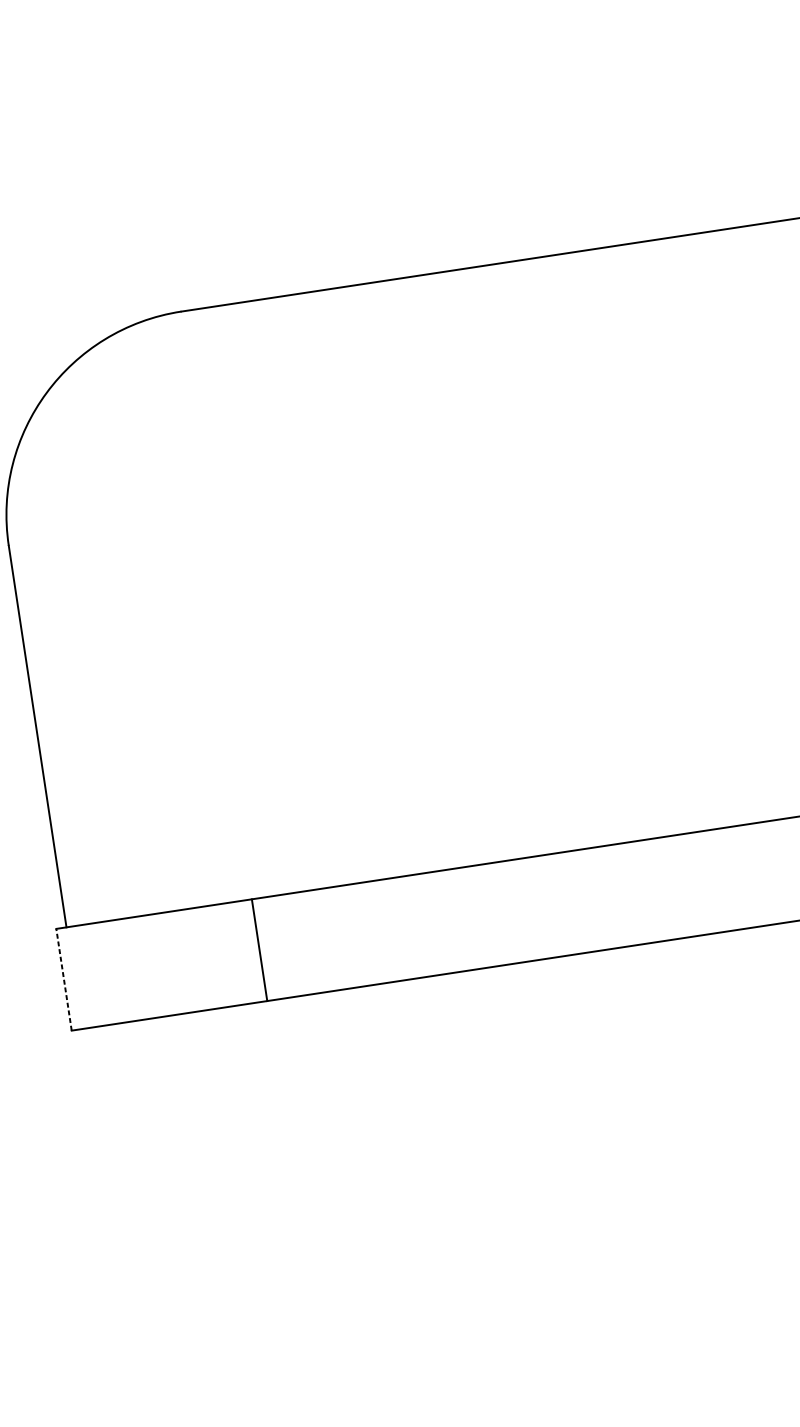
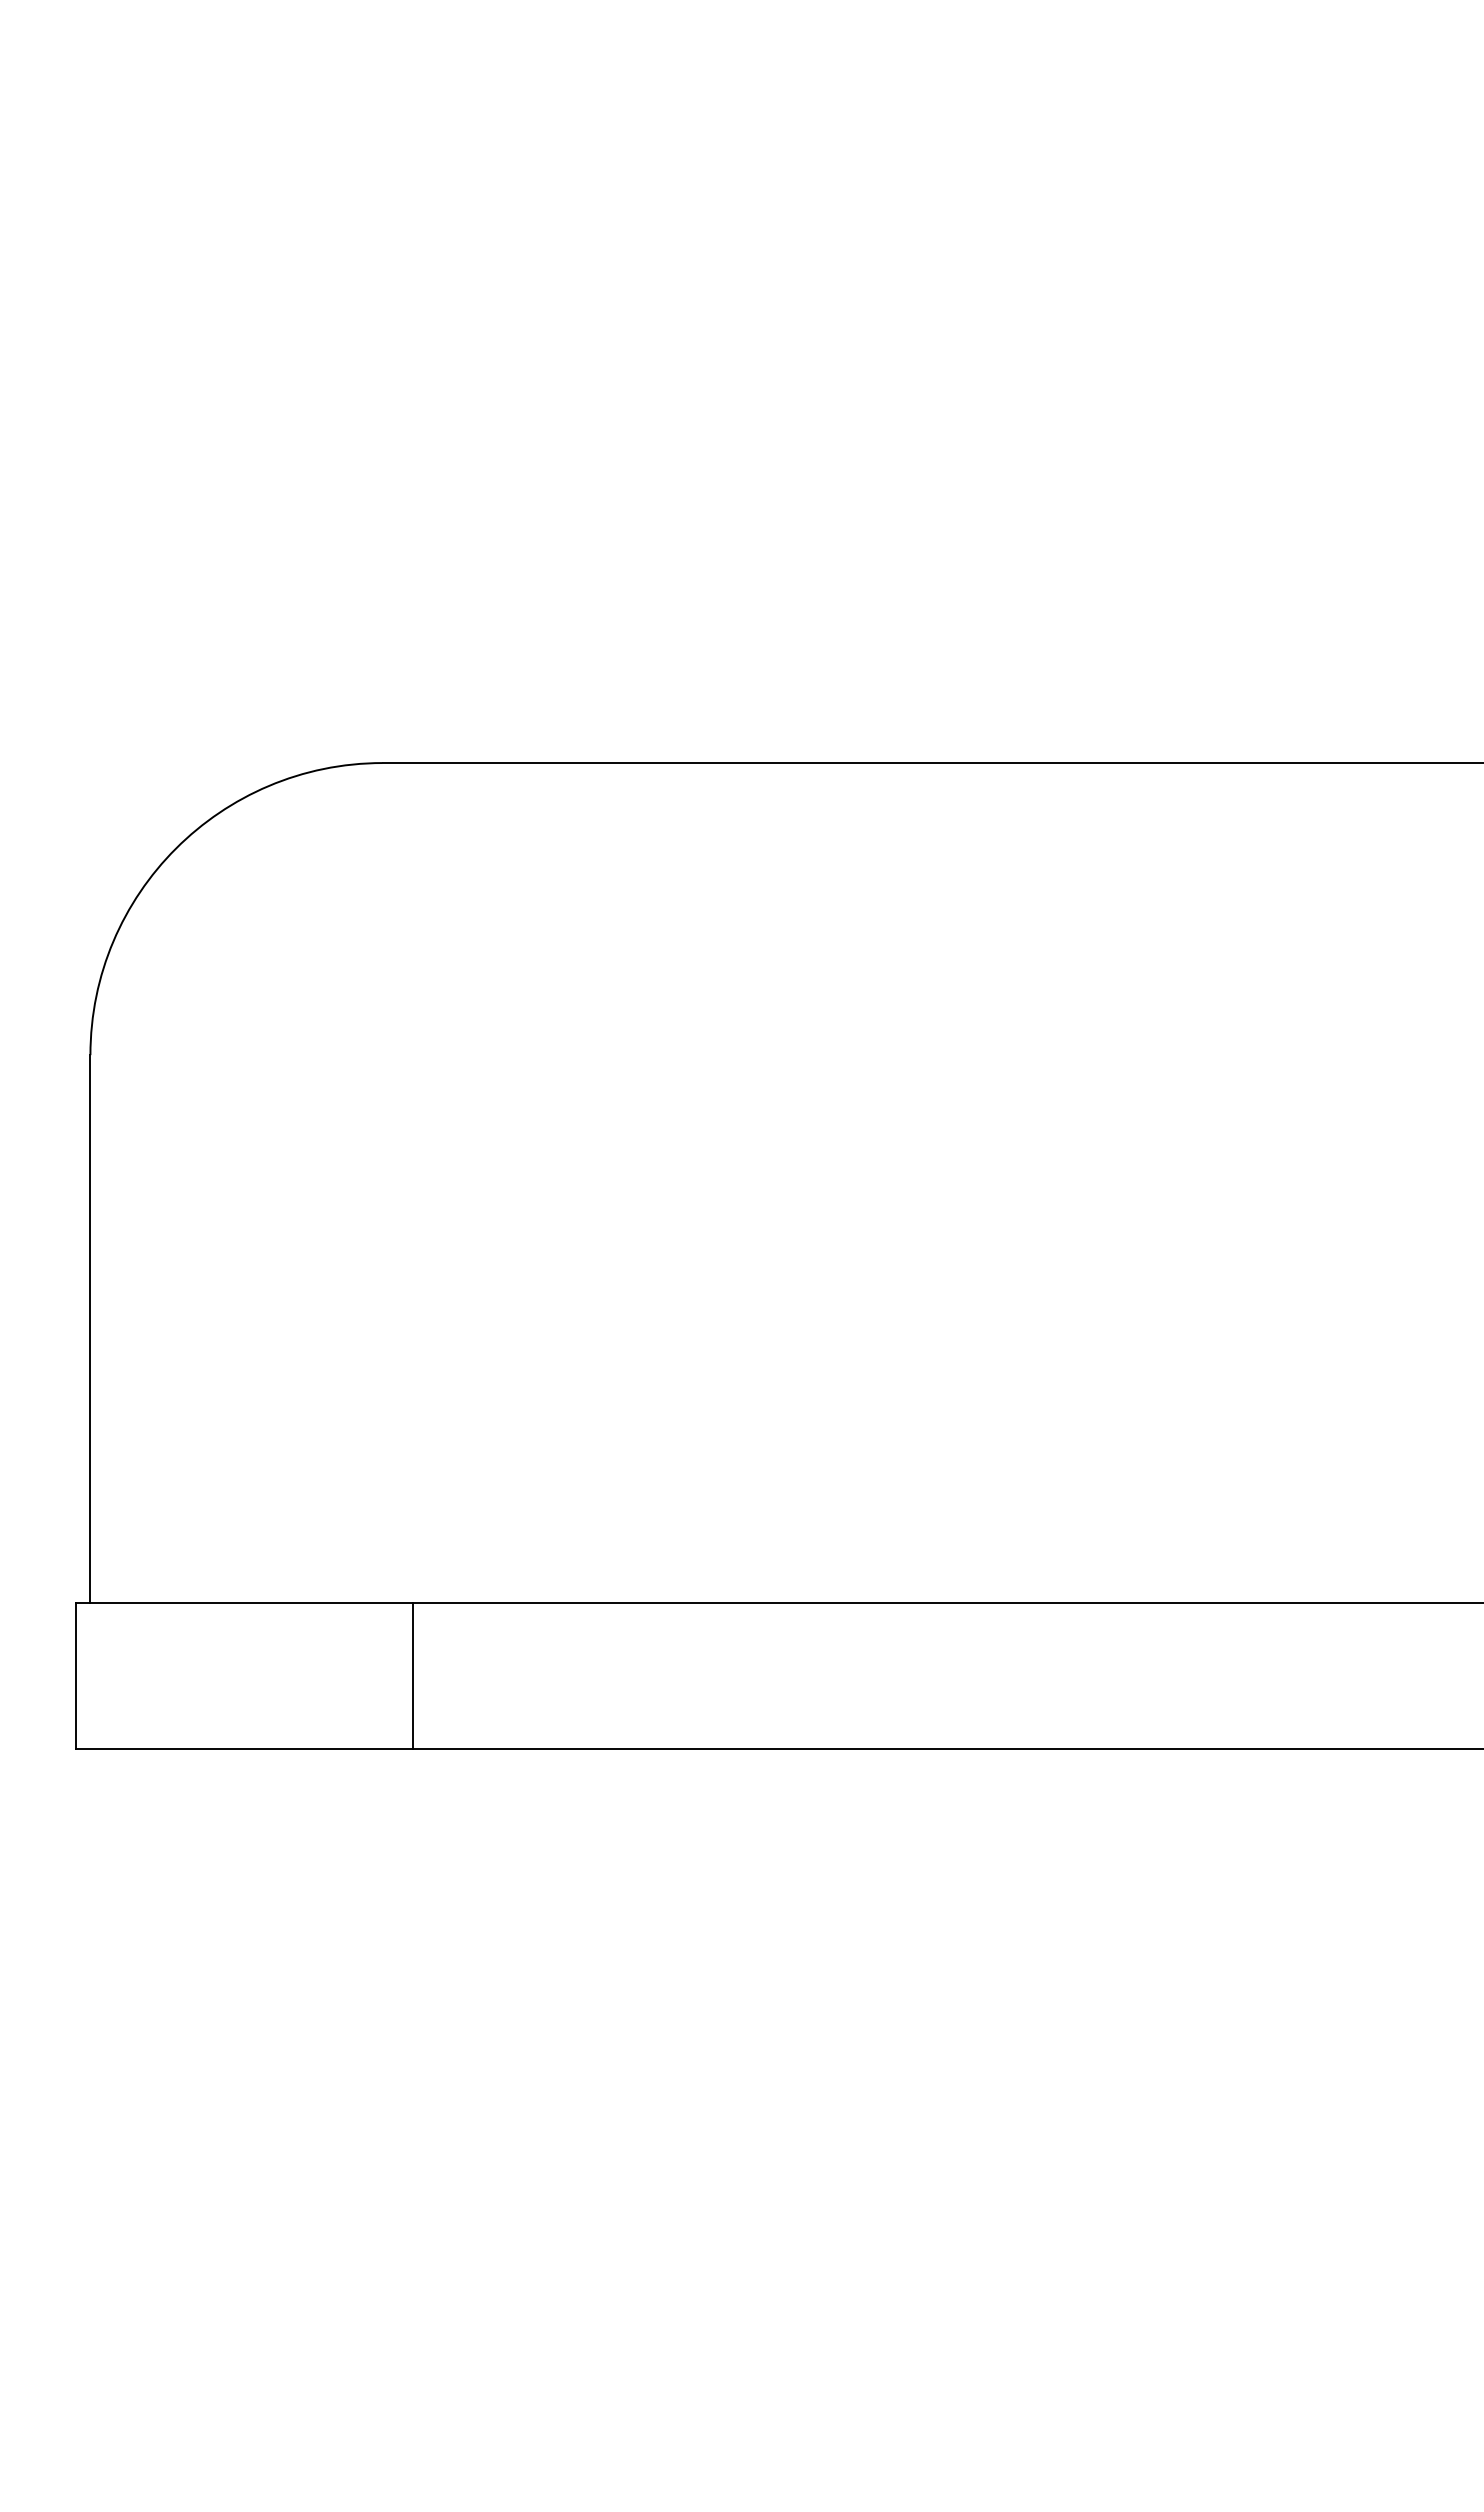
line: (259, 949) -> (412, 1675), moved
line: (63, 979) -> (75, 1675), dashed -> solid

